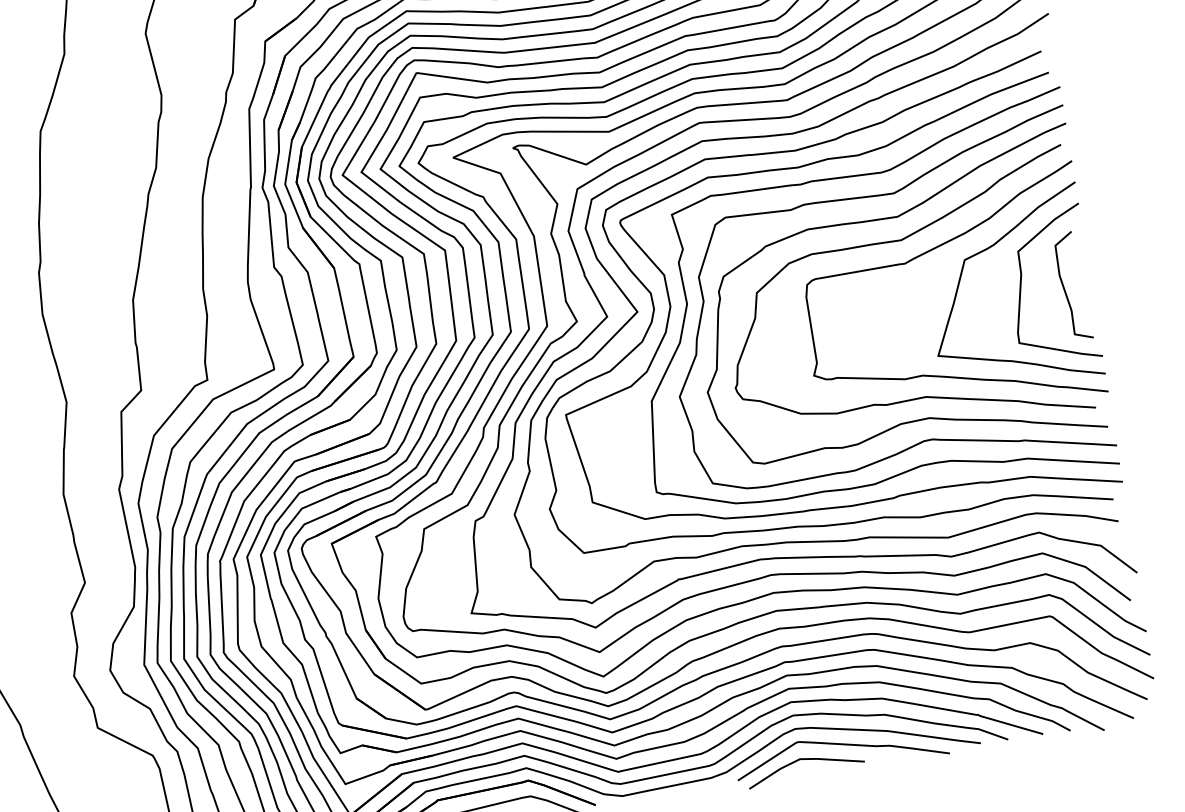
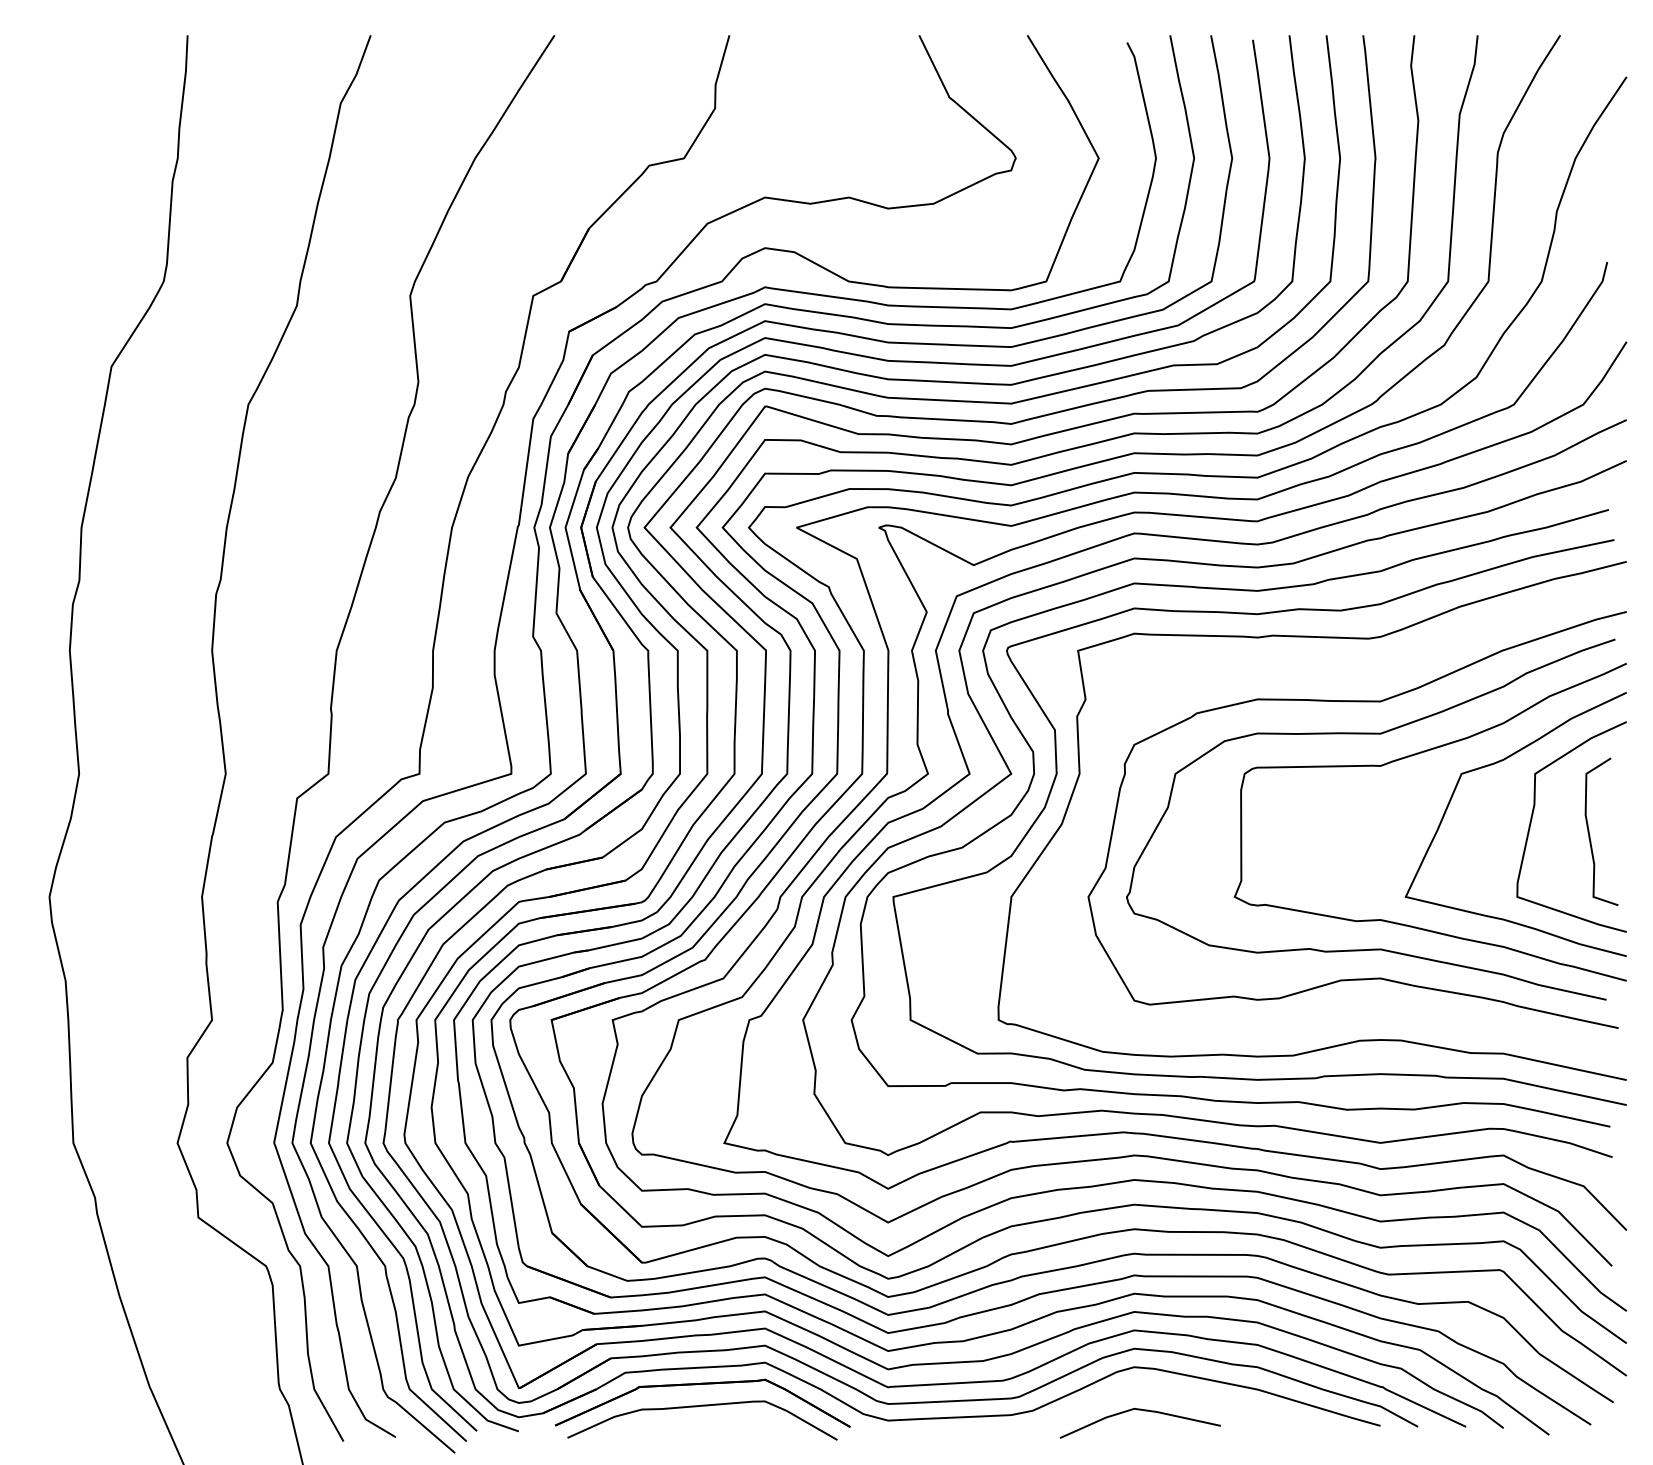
curve: (865, 198) -> (1341, 669), removed
curve: (840, 745) -> (1191, 1398), removed

